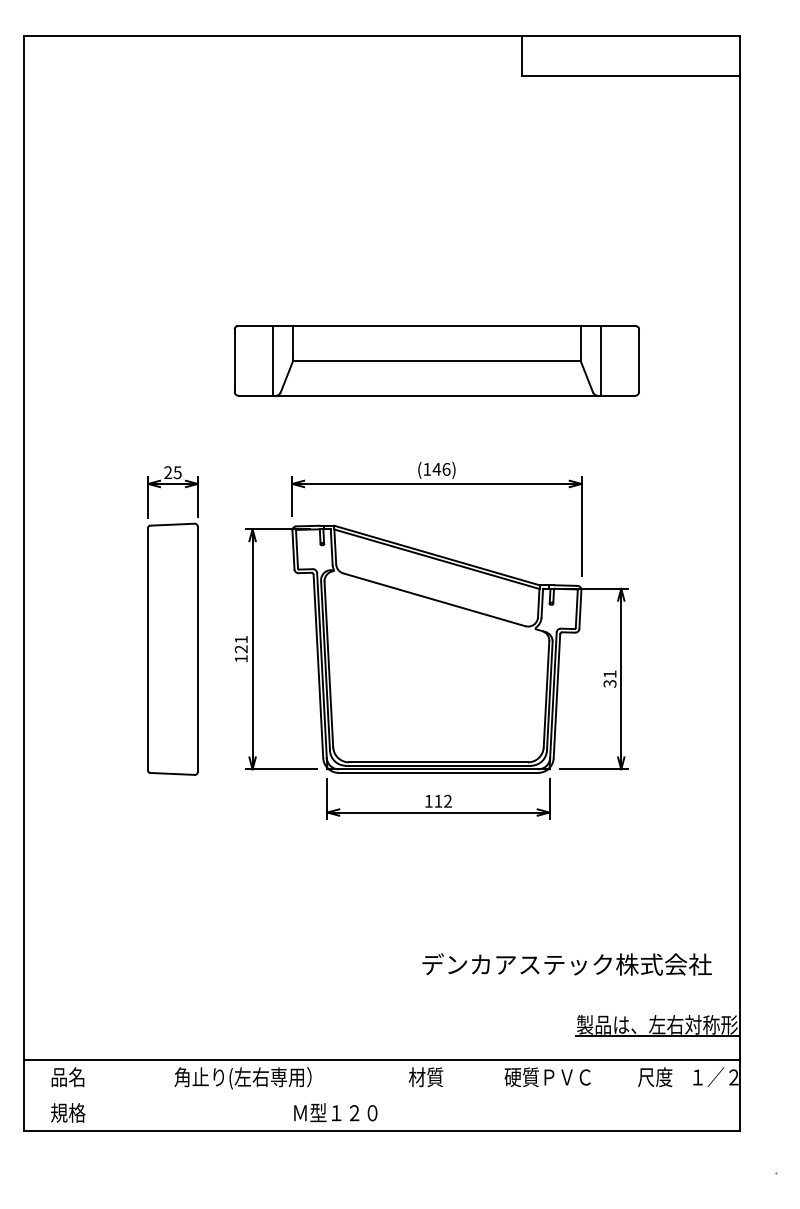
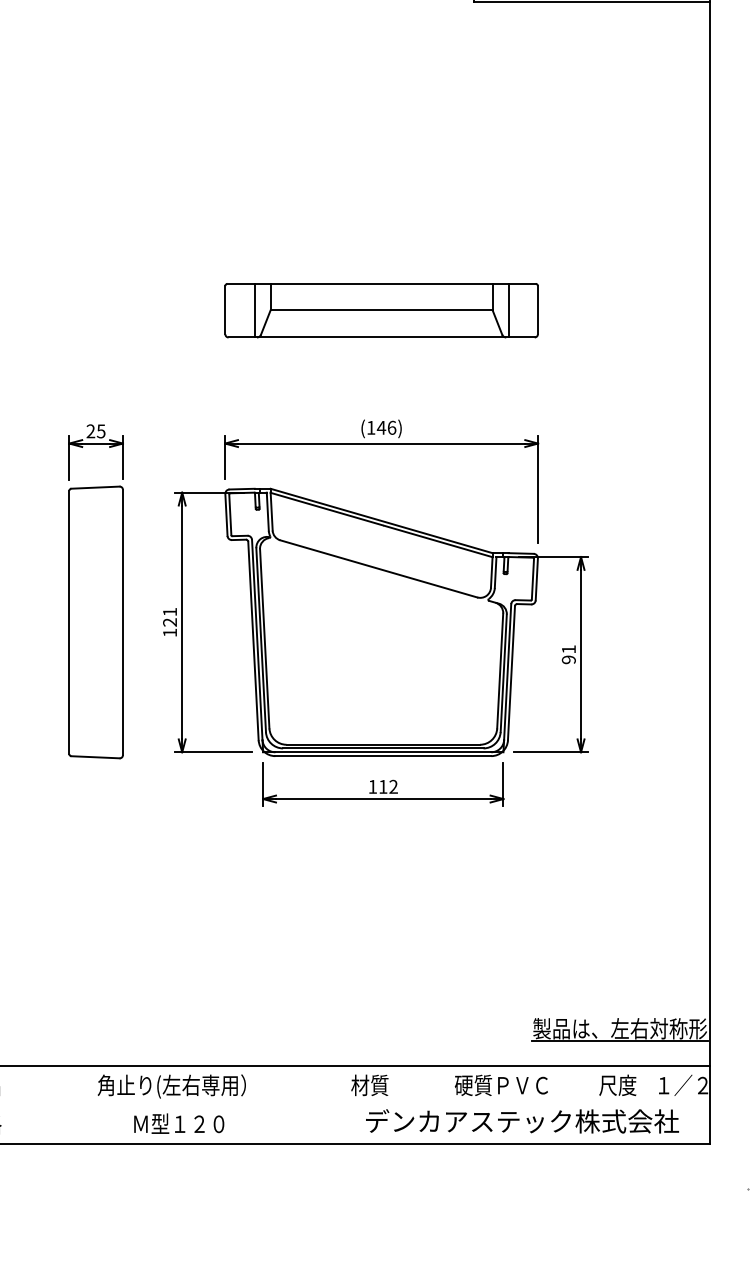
part: (436, 360) -> (381, 310), size x0.71
text: (609, 683) -> (568, 659), 31 -> 91
text: (566, 964) -> (521, 1121), moved
text: (335, 1112) -> (178, 1123), moved

